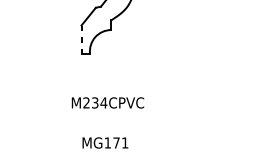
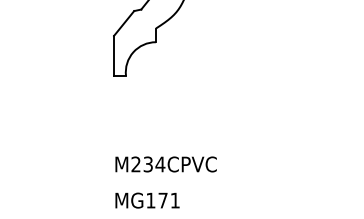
line: (81, 39) -> (114, 55), dashed -> solid
text: (107, 102) -> (165, 164), moved

